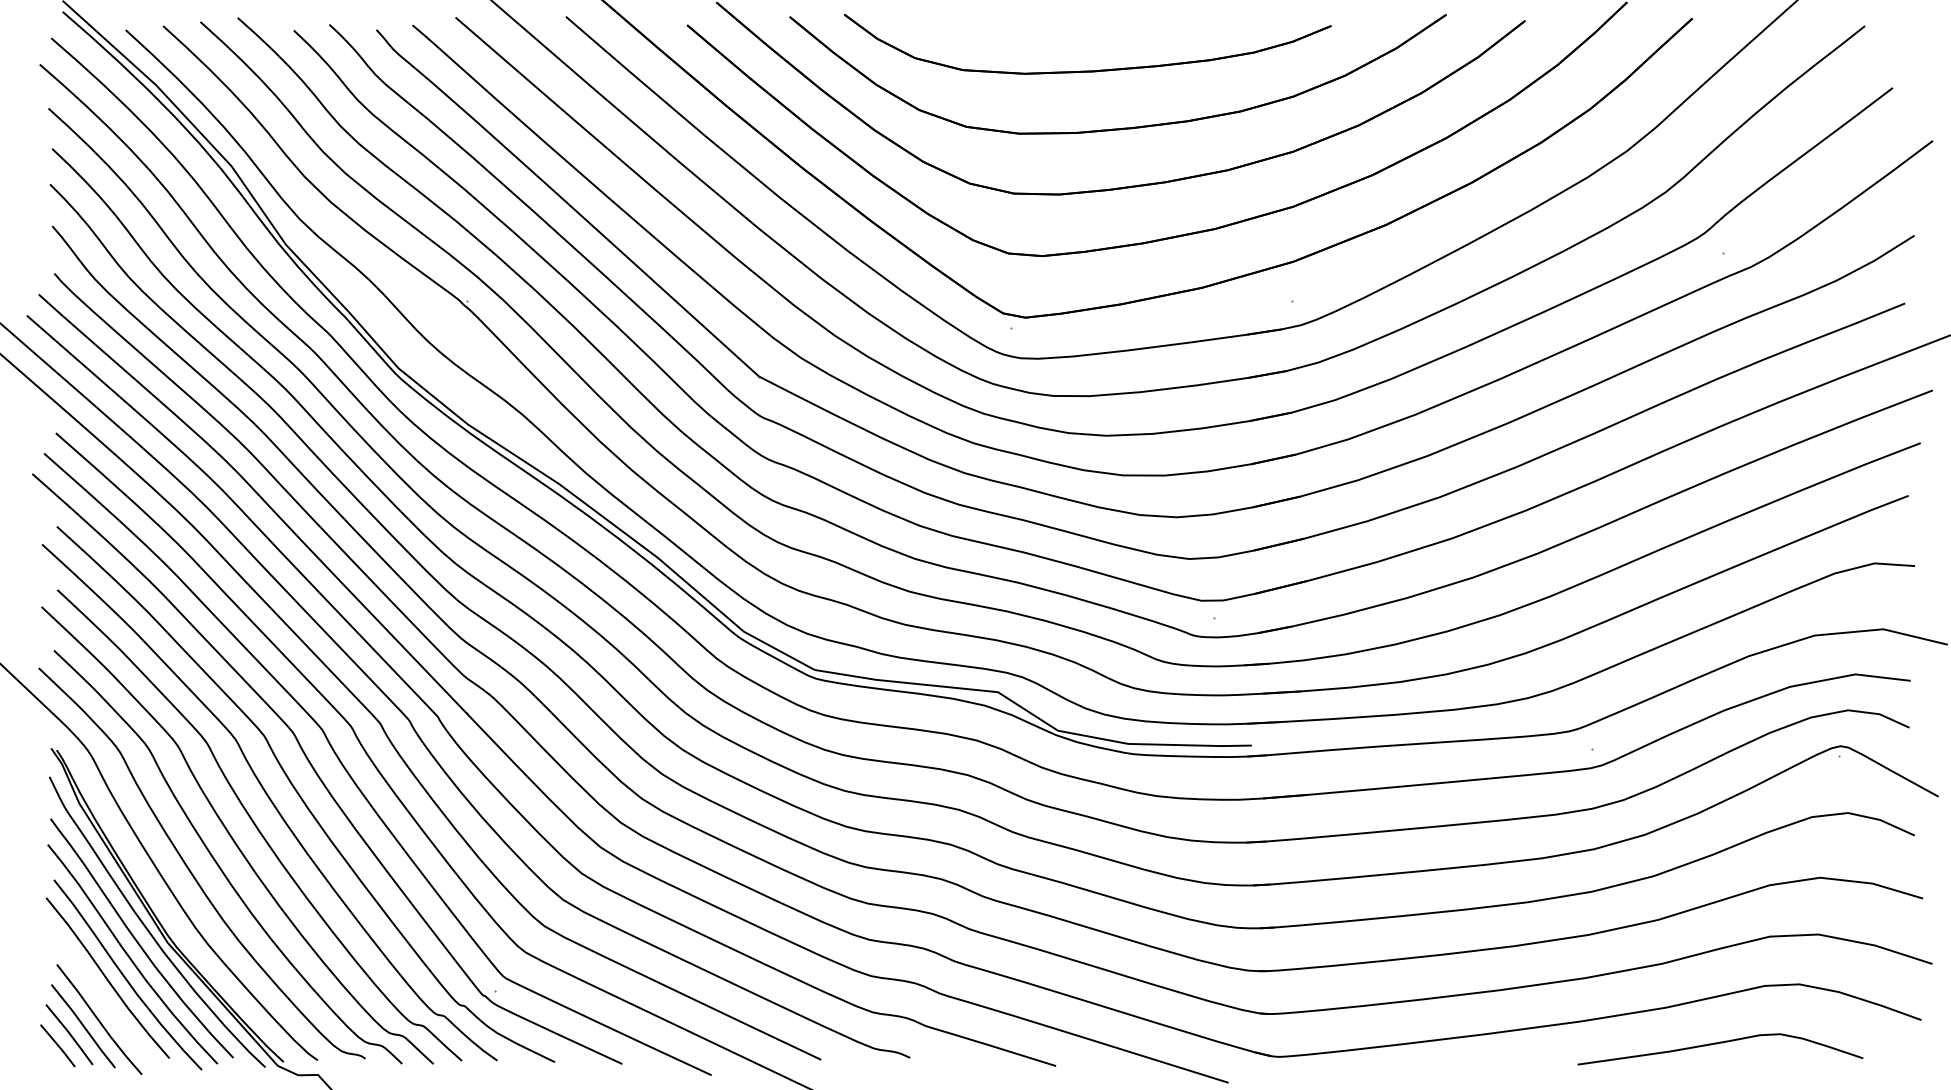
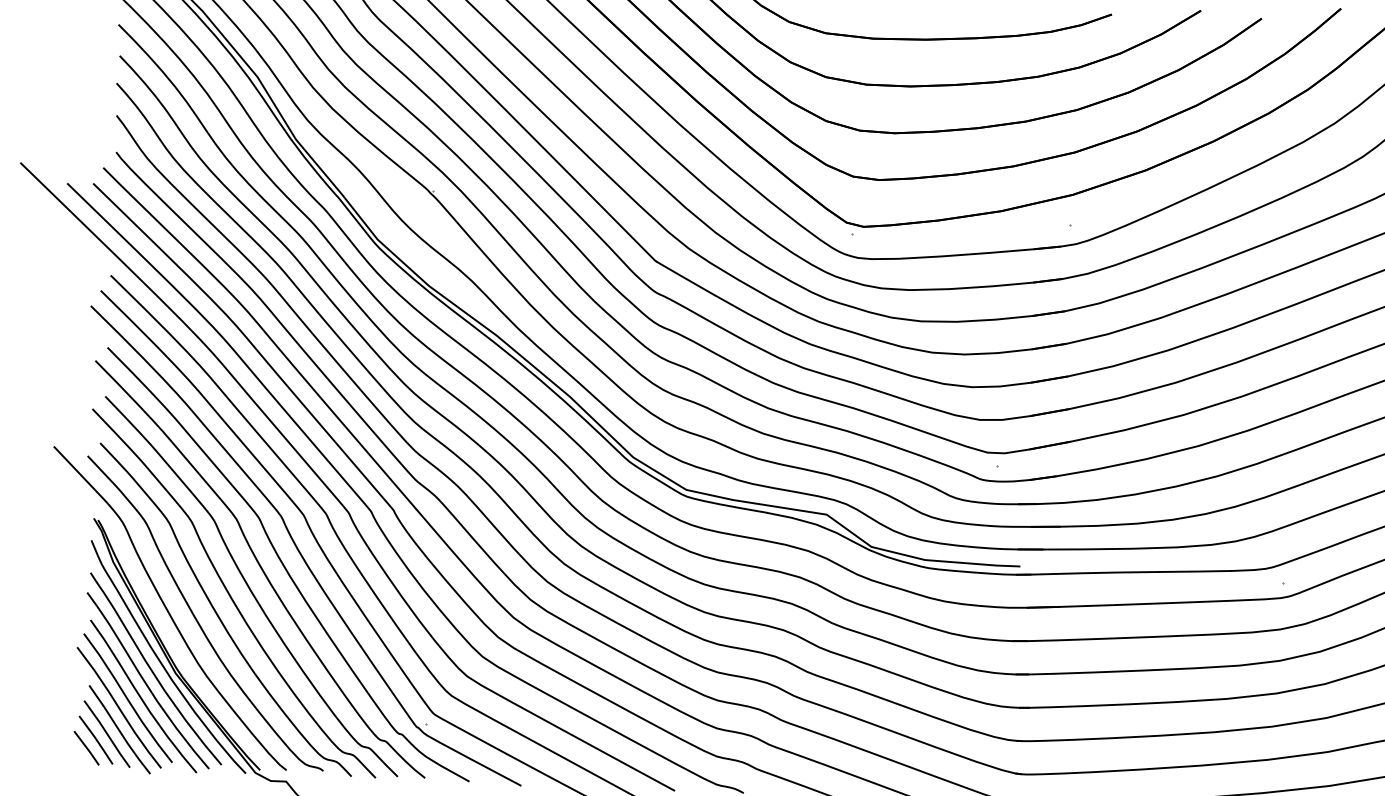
curve: (97, 990) -> (119, 707), added

